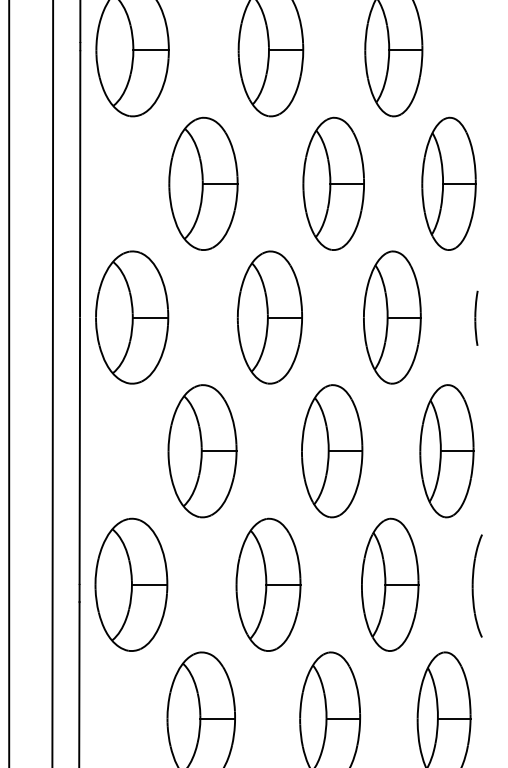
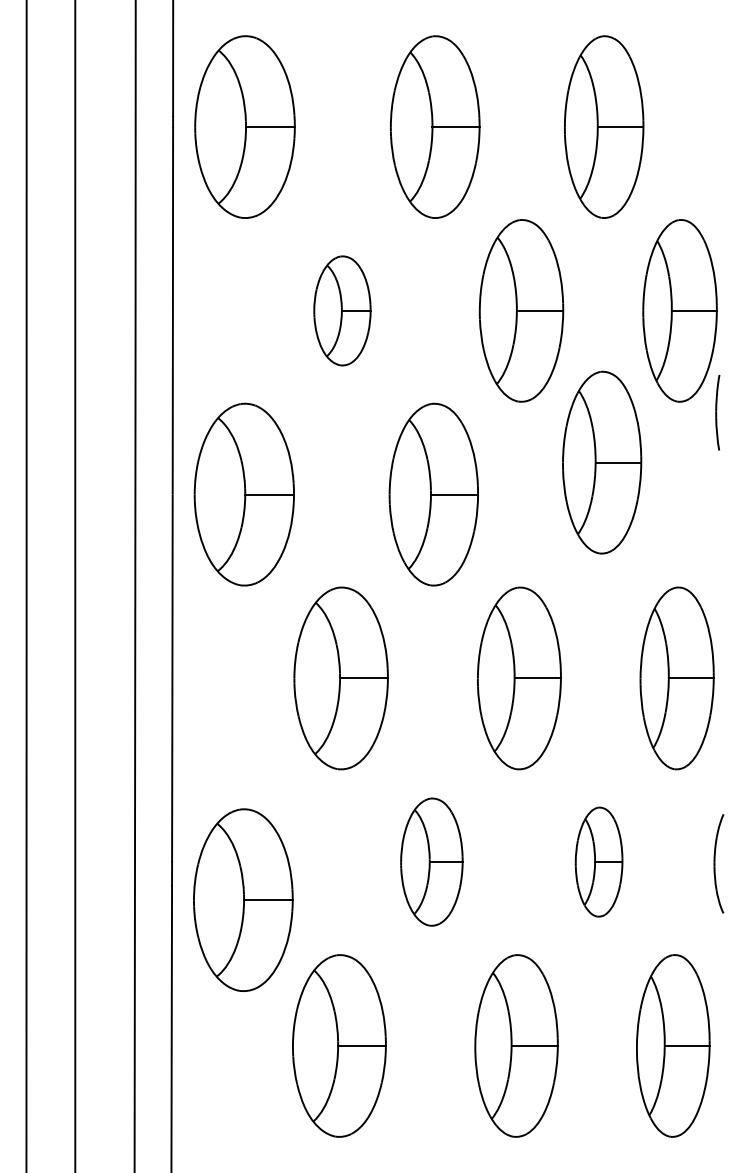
part: (203, 183) -> (342, 310), size x0.6
part: (392, 317) -> (602, 462), moved
part: (476, 318) -> (717, 412), moved
part: (131, 584) -> (243, 899), moved
part: (268, 584) -> (431, 861), size x0.7
part: (389, 584) -> (598, 861), size x0.6
part: (476, 585) -> (718, 863), size x0.7

